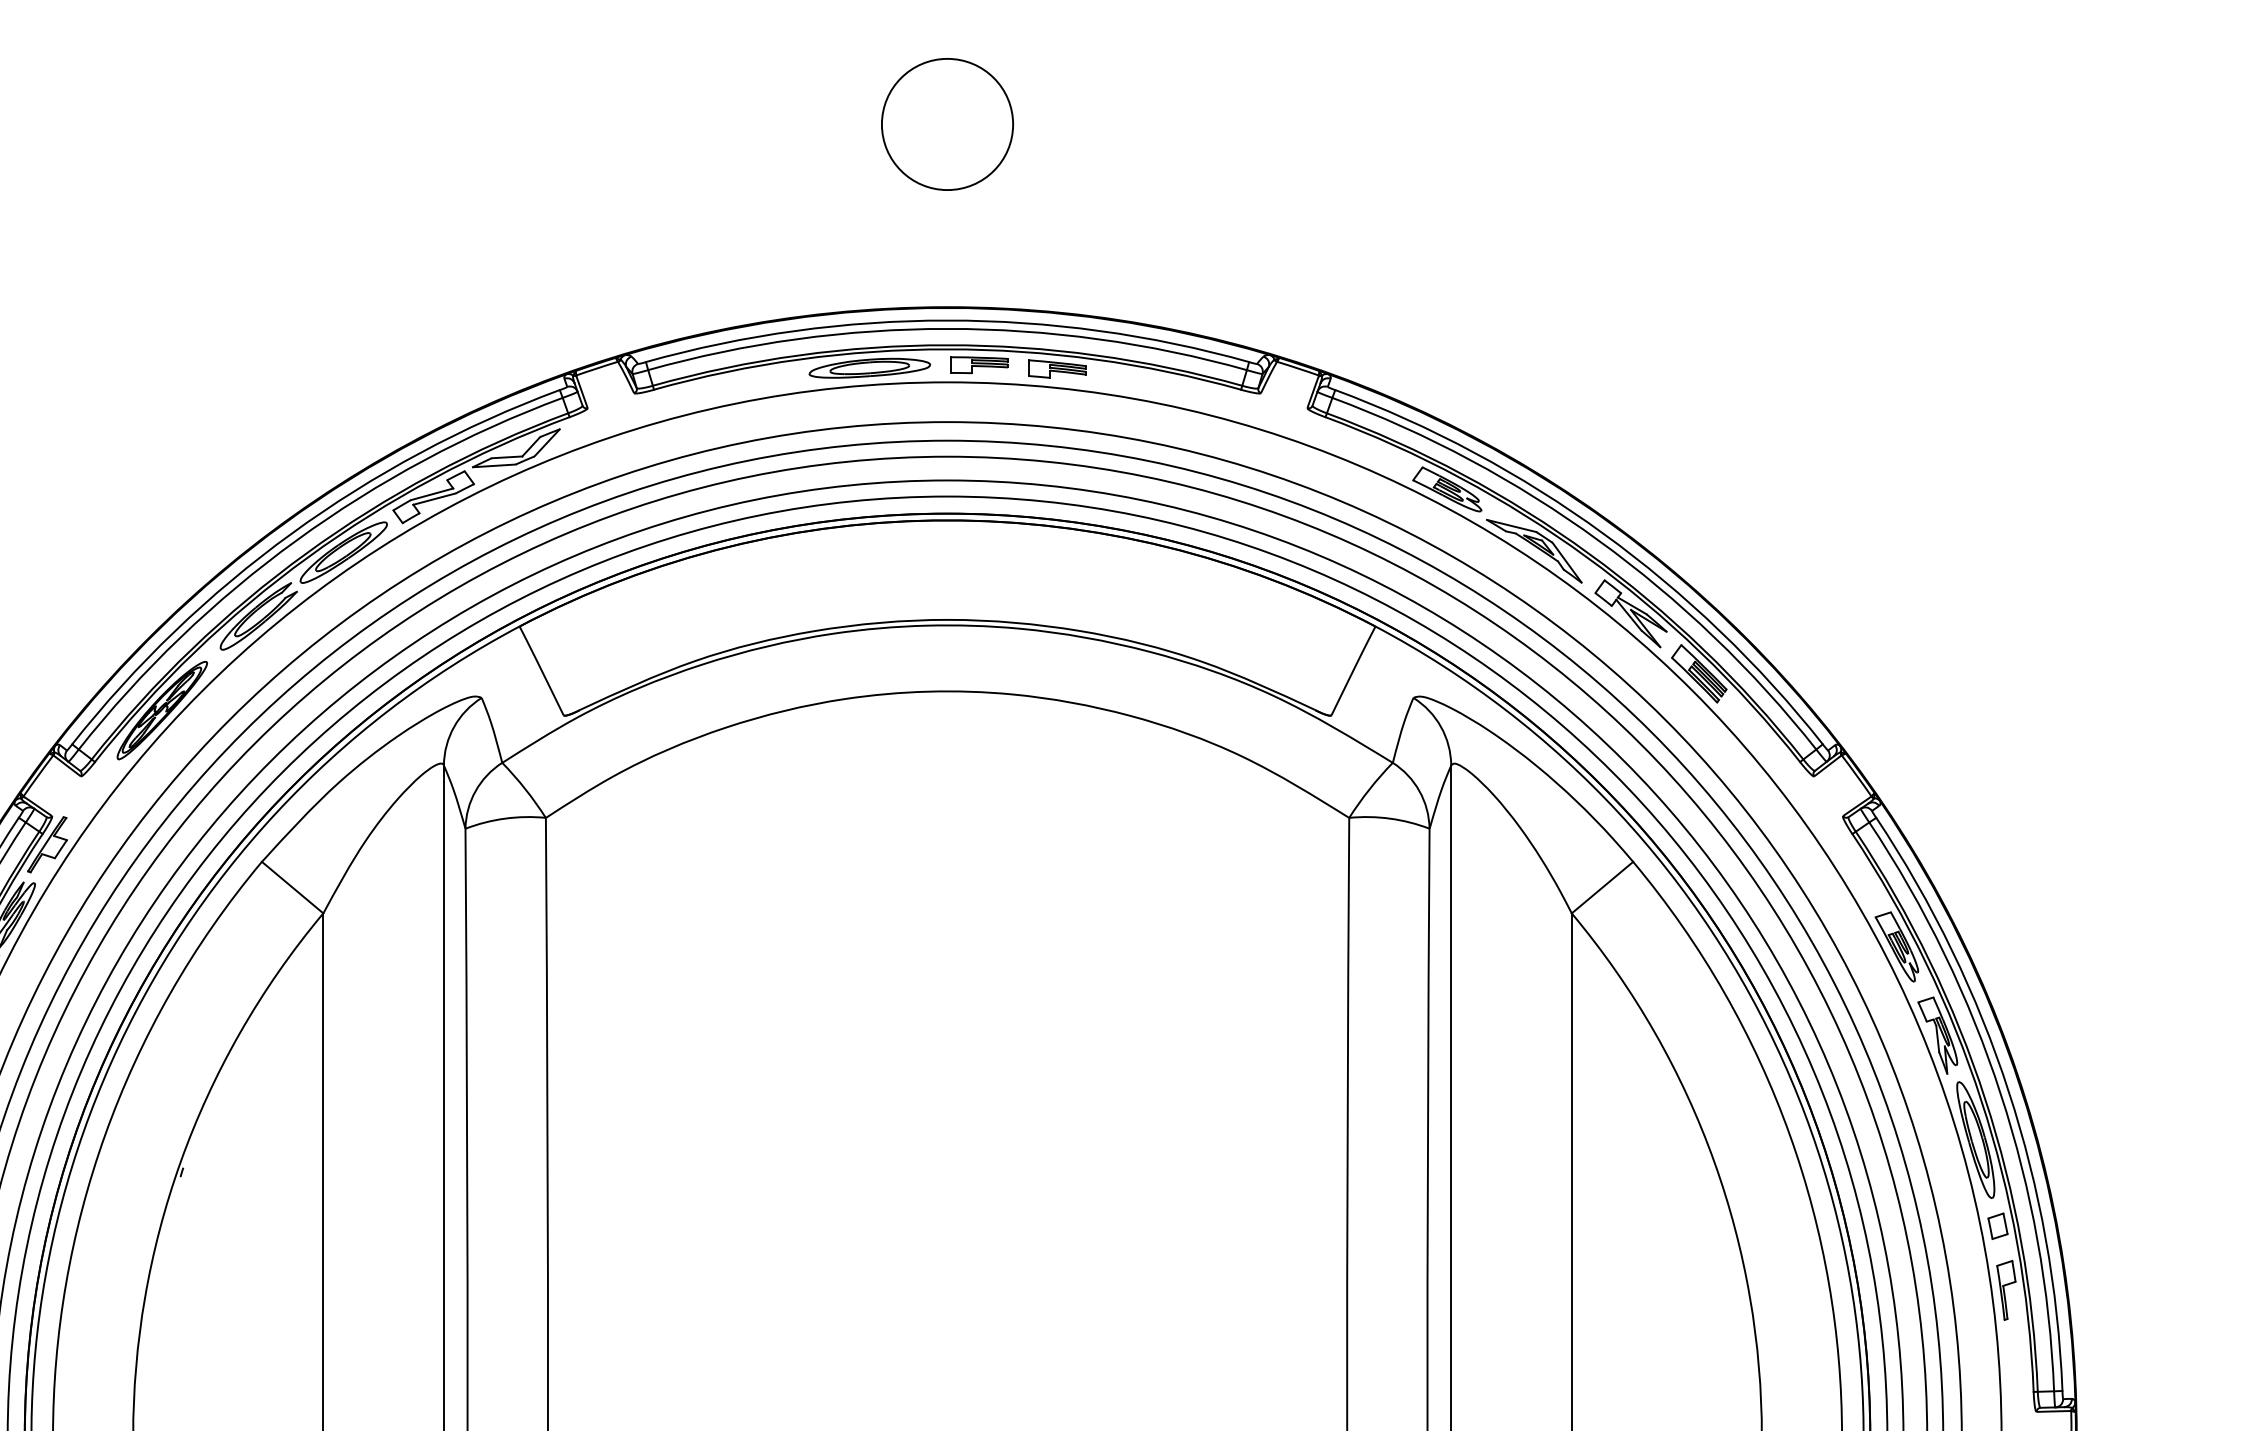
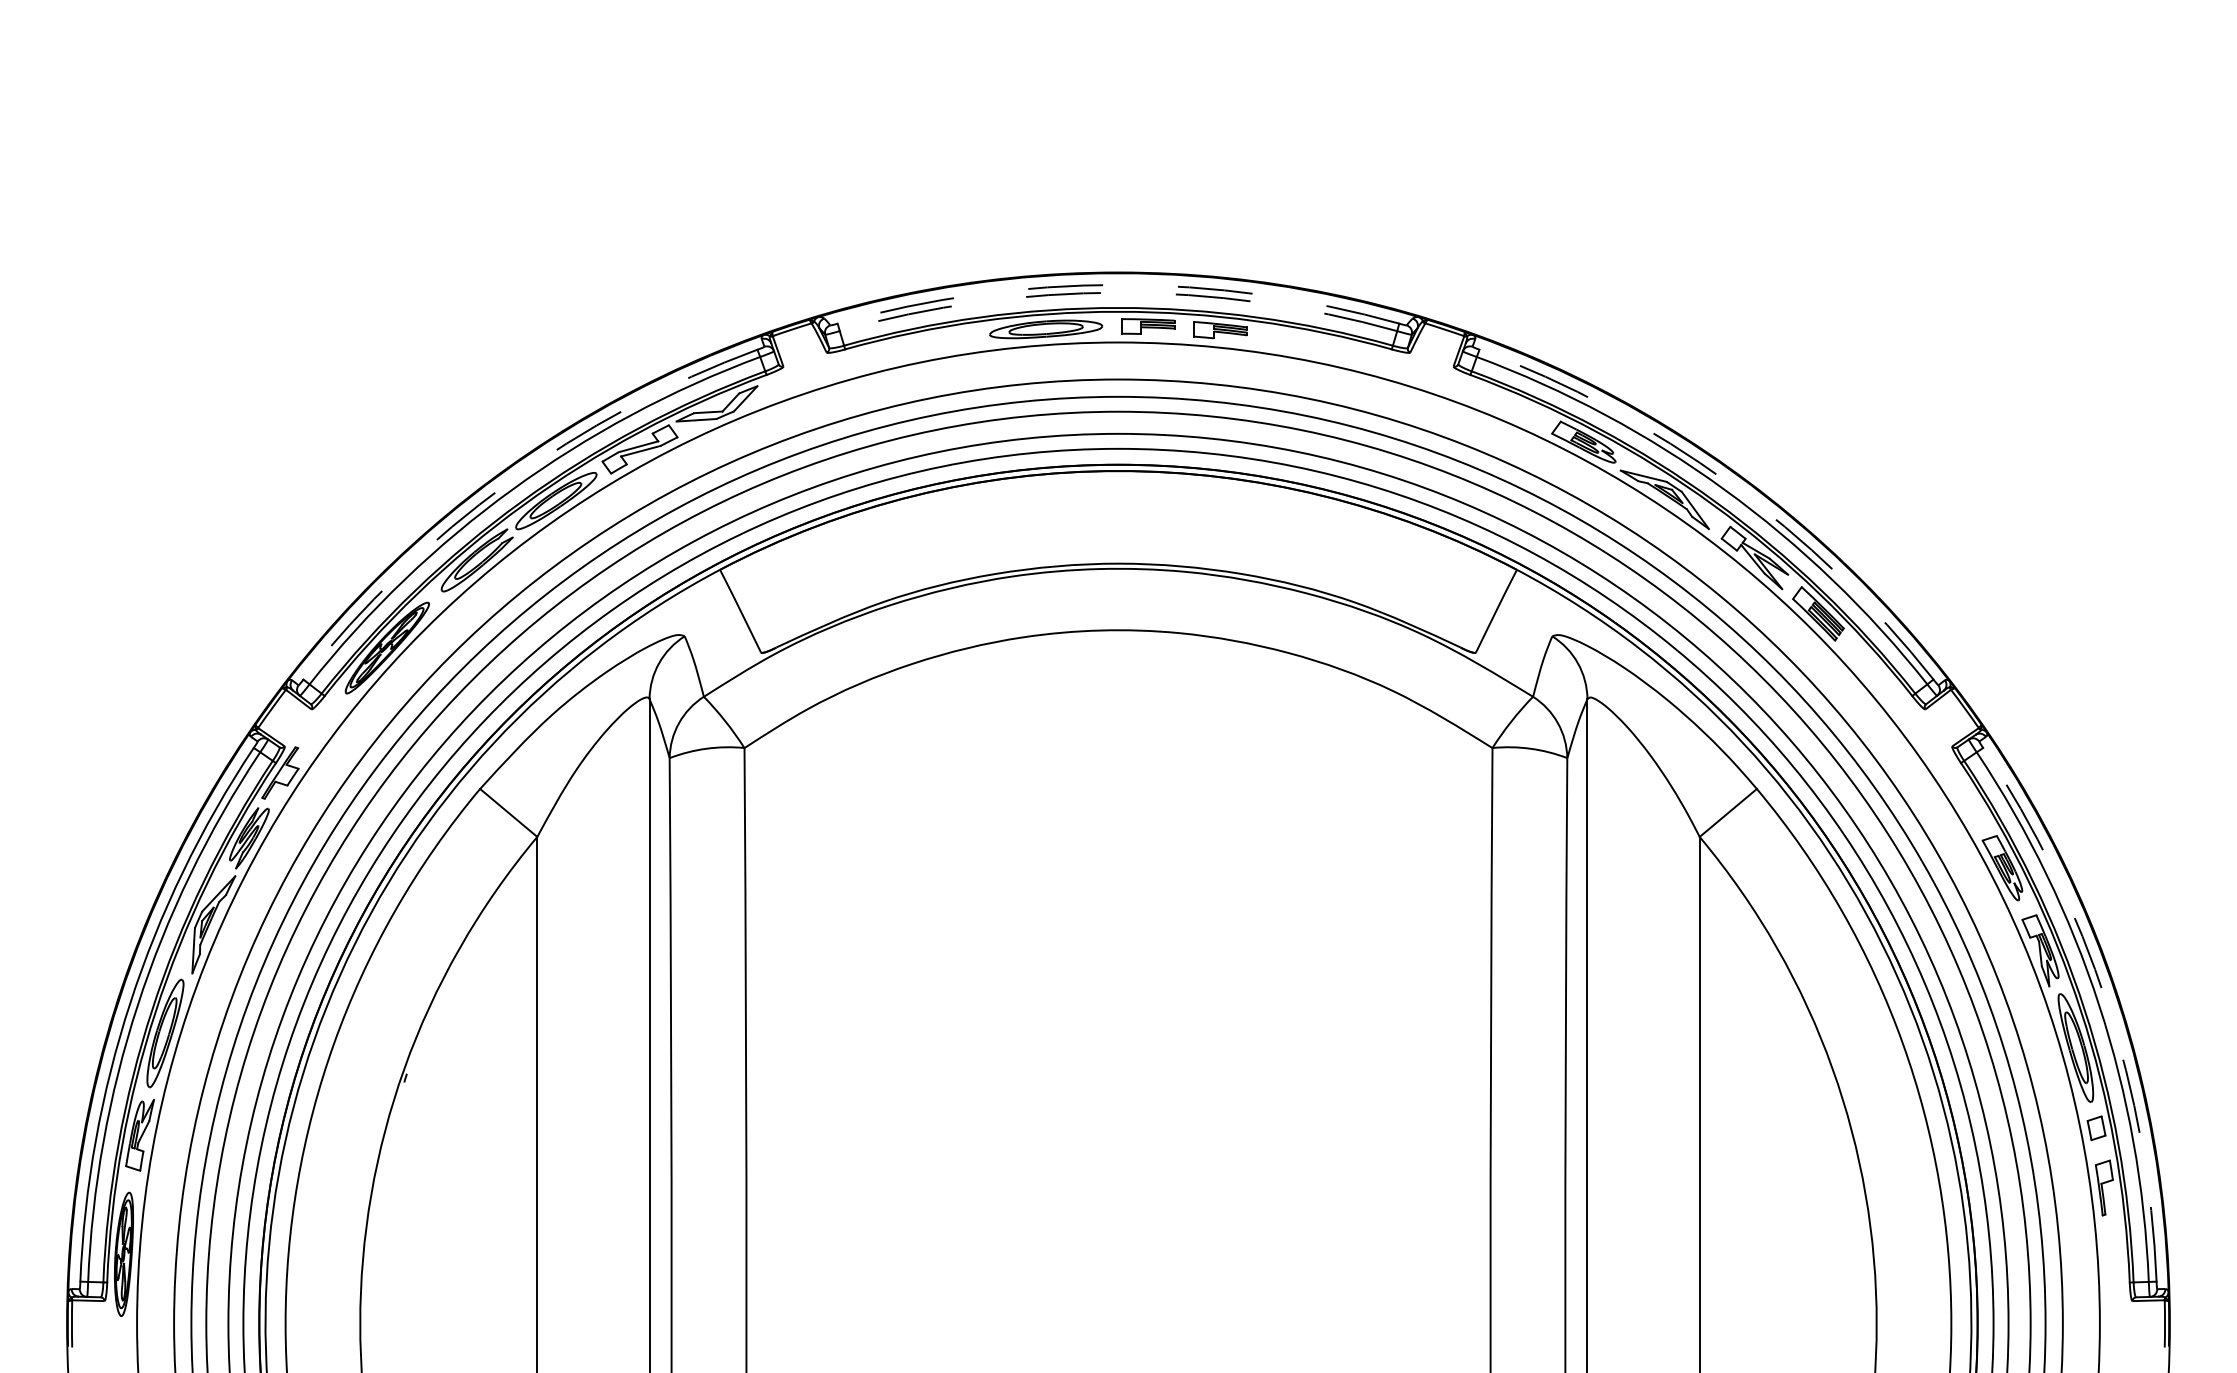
circle: (947, 124) -> (1118, 102), removed
arc: (947, 320) -> (1118, 284), solid -> dashed
arc: (947, 328) -> (1118, 292), solid -> dashed
arc: (291, 533) -> (507, 483), solid -> dashed
arc: (1603, 533) -> (1729, 483), solid -> dashed
arc: (2008, 1091) -> (2106, 1002), solid -> dashed

